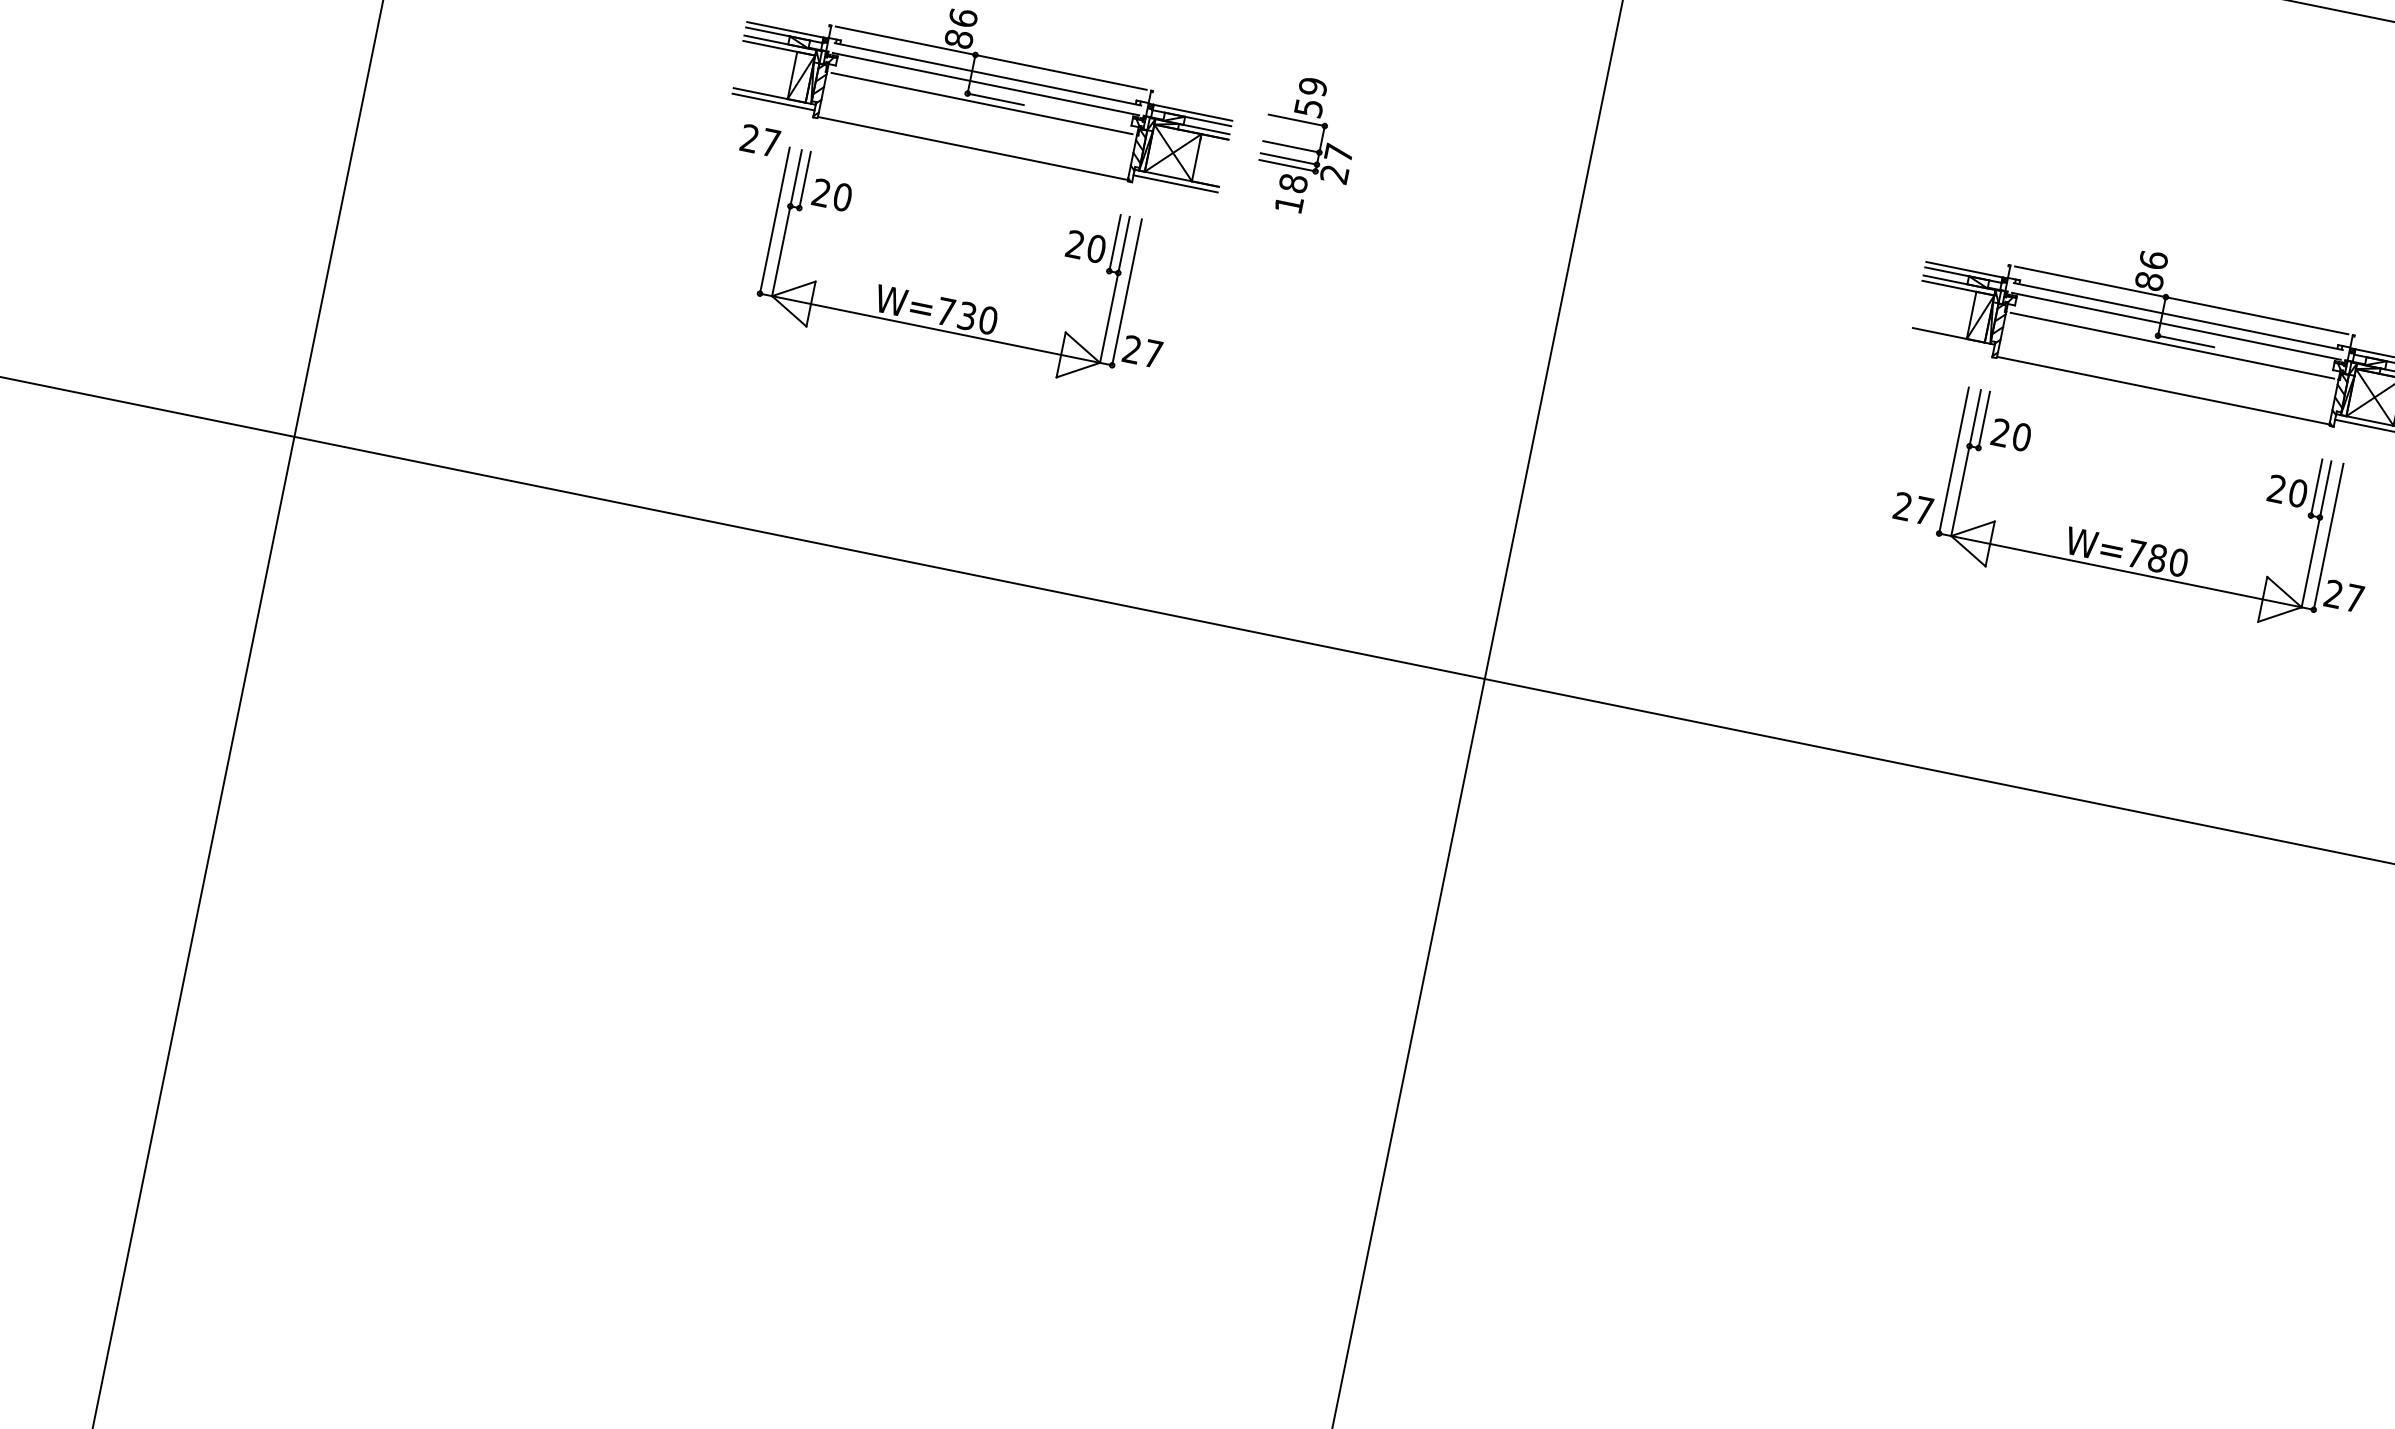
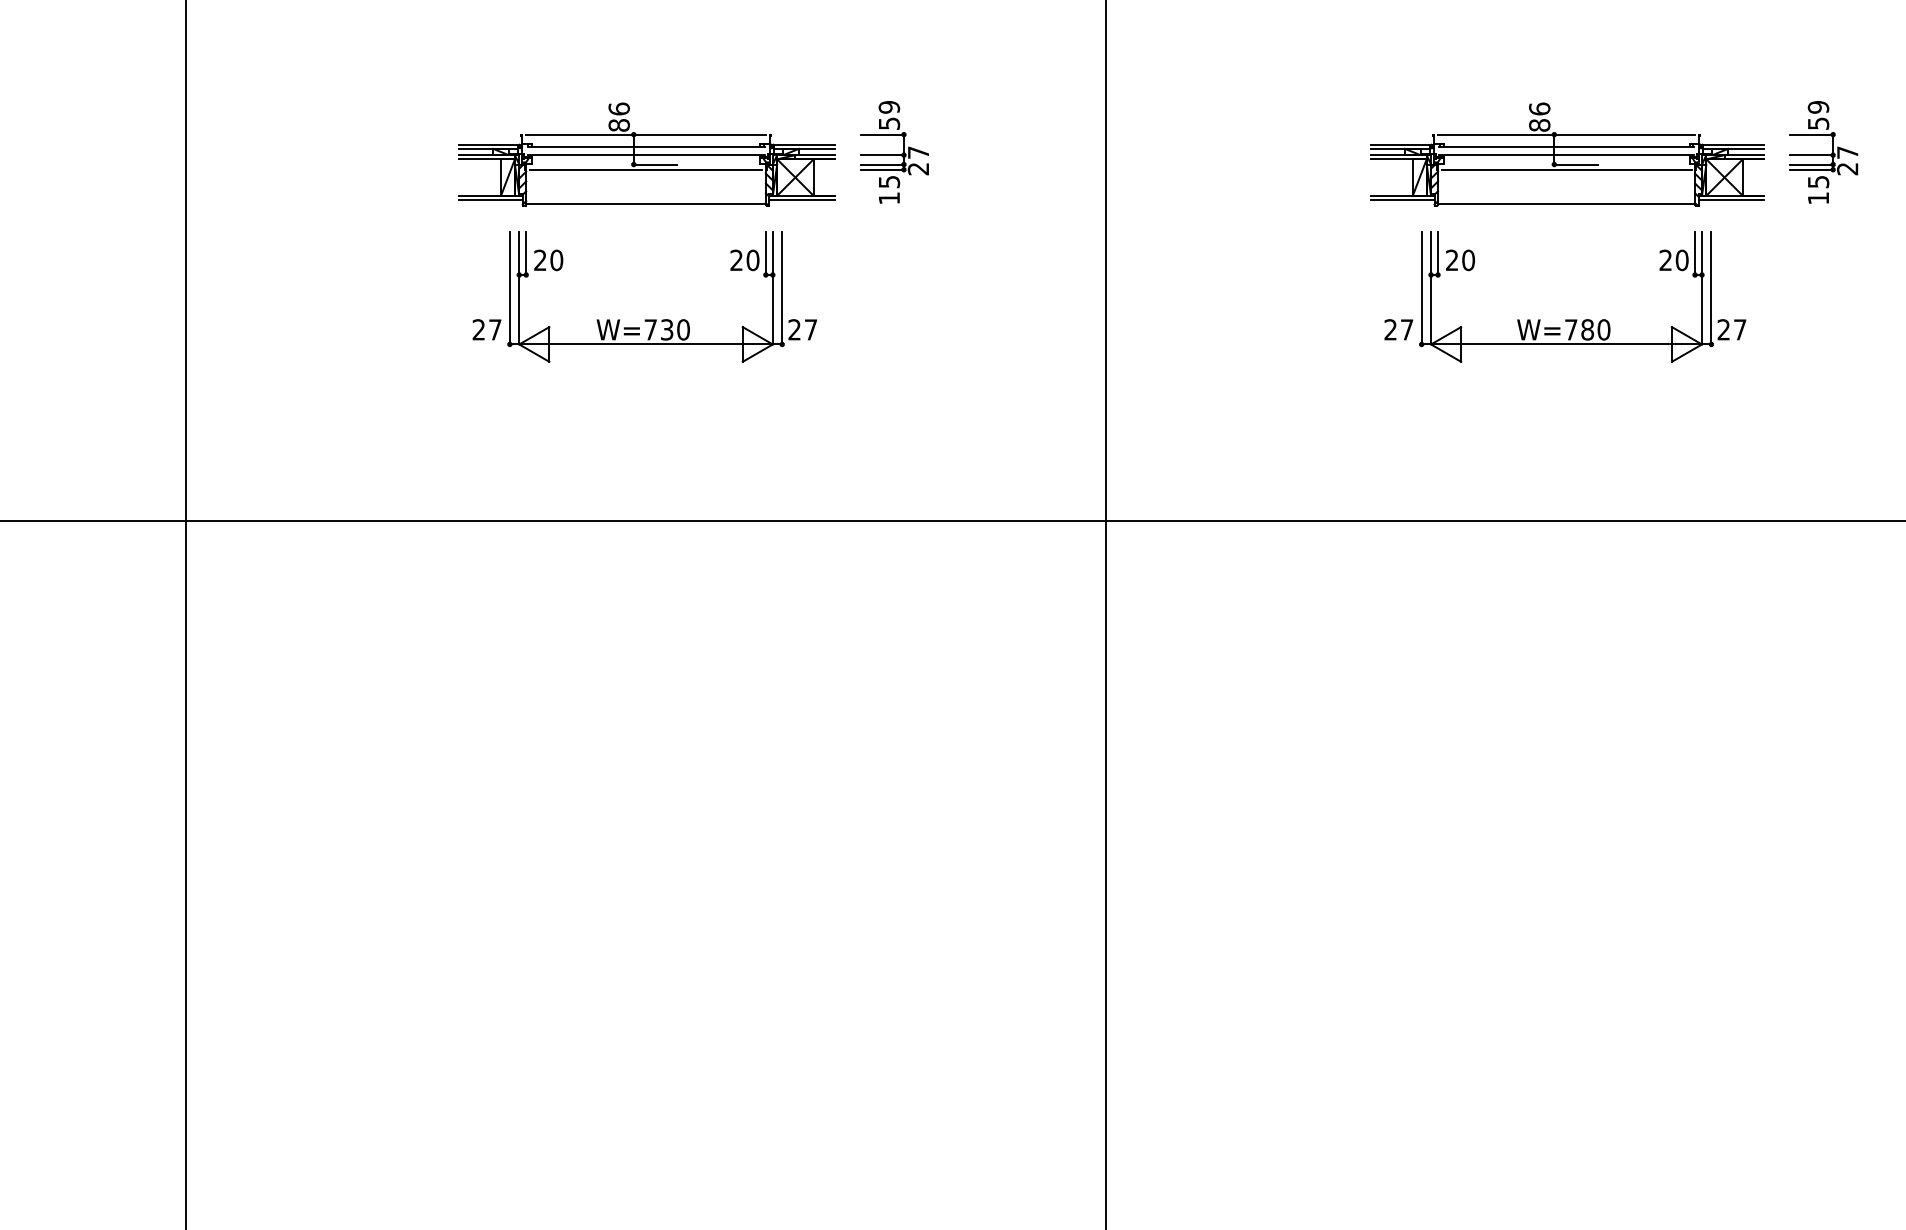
text: (759, 140) -> (486, 329), moved
text: (1293, 182) -> (889, 181), 18 -> 15
line: (1952, 342) -> (1402, 200), added

